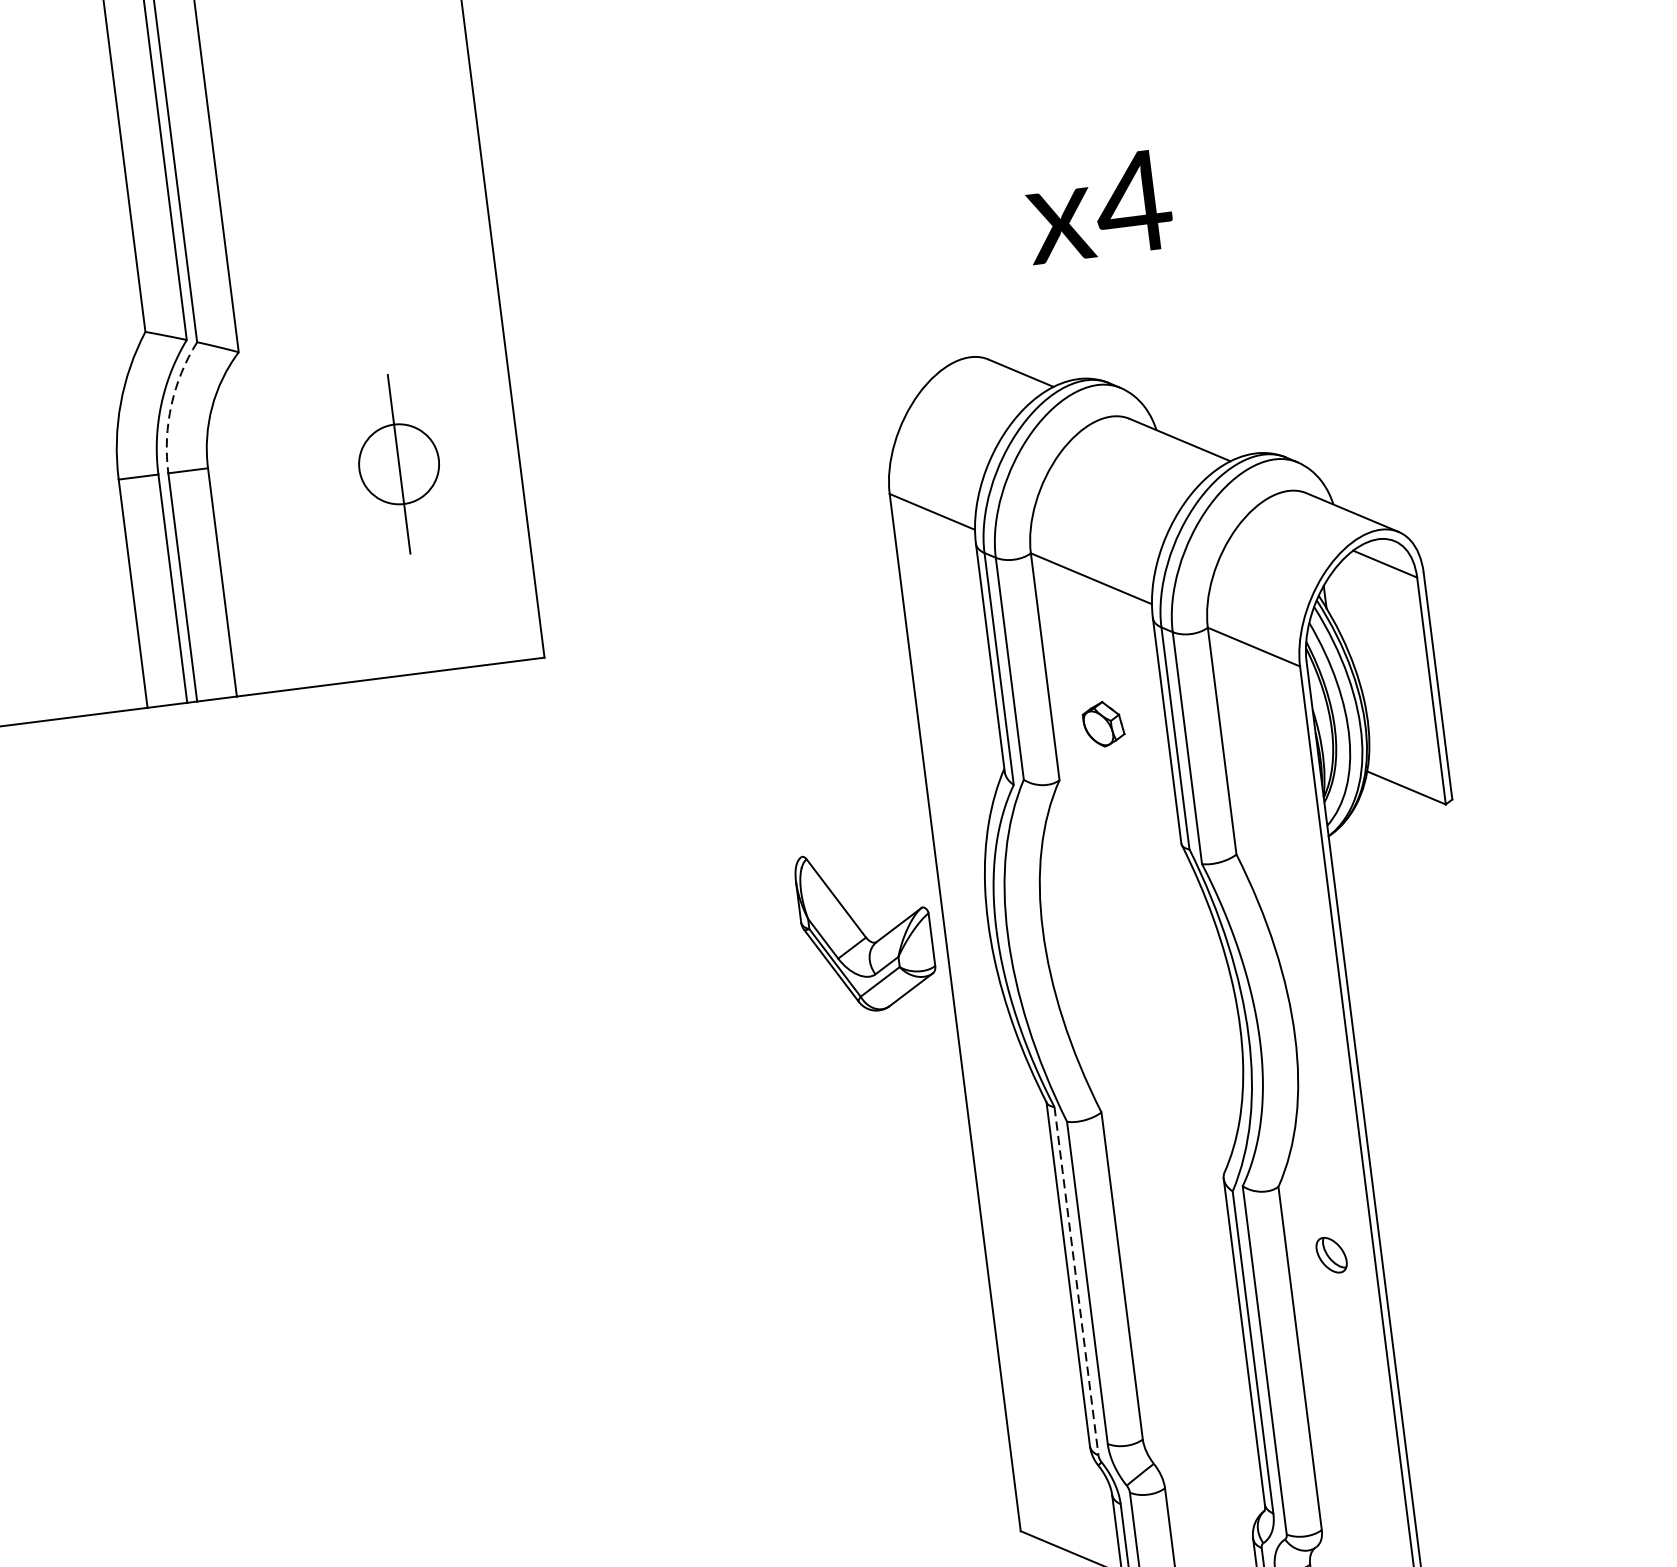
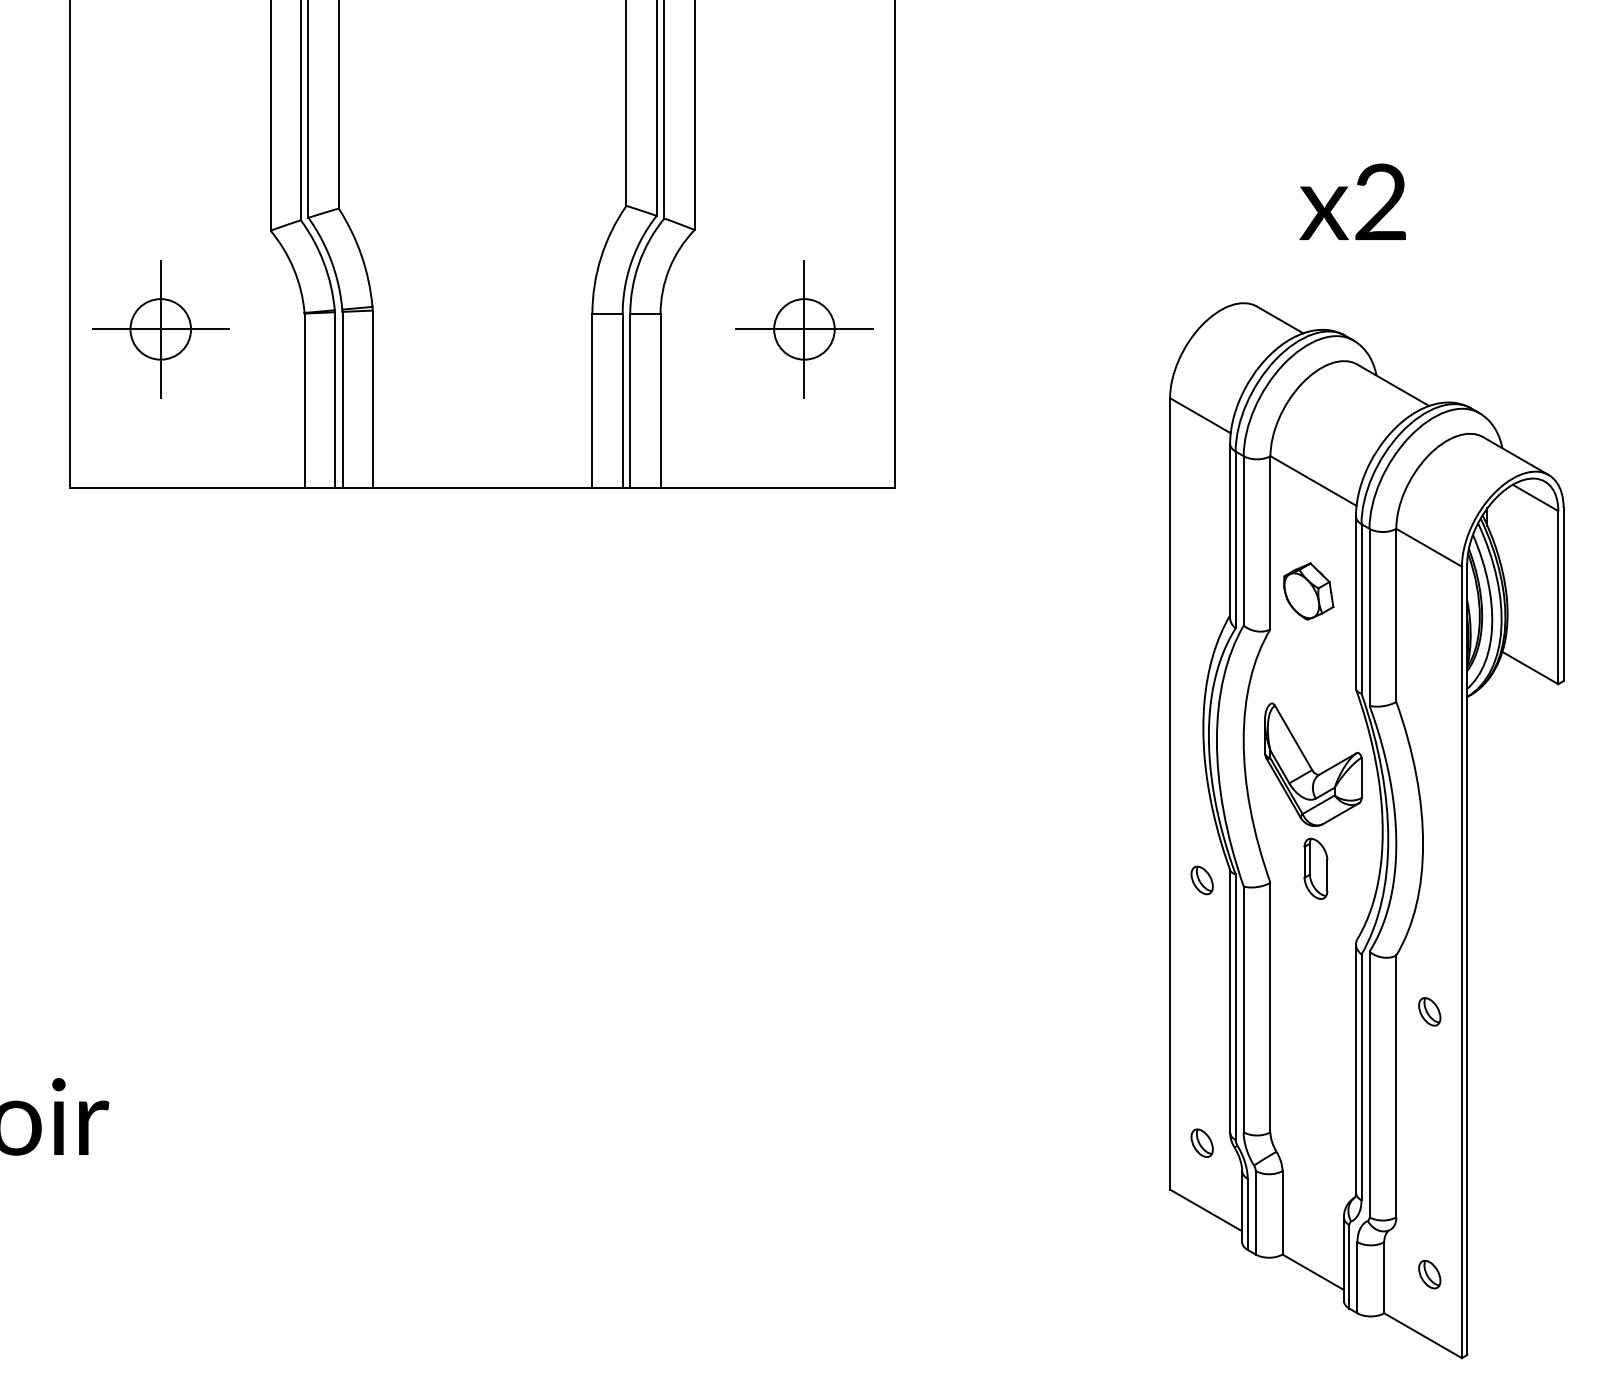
text: (1131, 201) -> (1379, 201), x4 -> x2
arc: (172, 405) -> (639, 263), dashed -> solid
line: (399, 464) -> (804, 329), added
part: (1103, 724) -> (1308, 591), size x1.67
part: (866, 929) -> (1313, 764), moved
part: (1158, 1086) -> (1315, 868), added
part: (1010, 1120) -> (1201, 880), added
line: (1076, 1281) -> (1235, 1007), dashed -> solid
part: (1054, 1464) -> (1201, 1142), added

